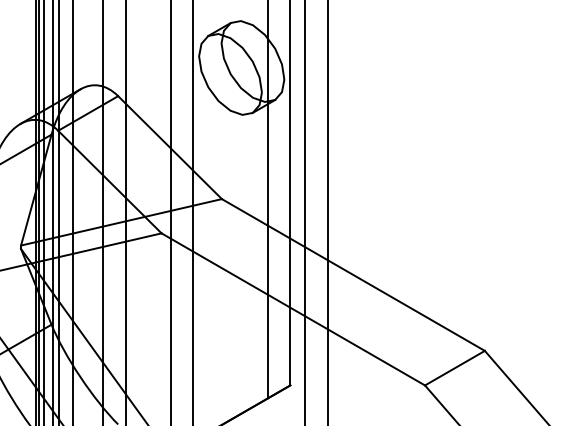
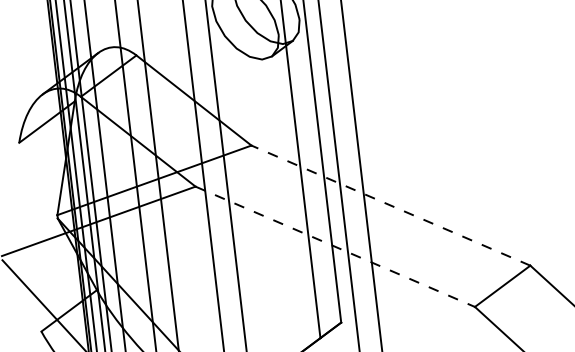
line: (353, 275) -> (391, 206), solid -> dashed
line: (293, 309) -> (335, 246), solid -> dashed

